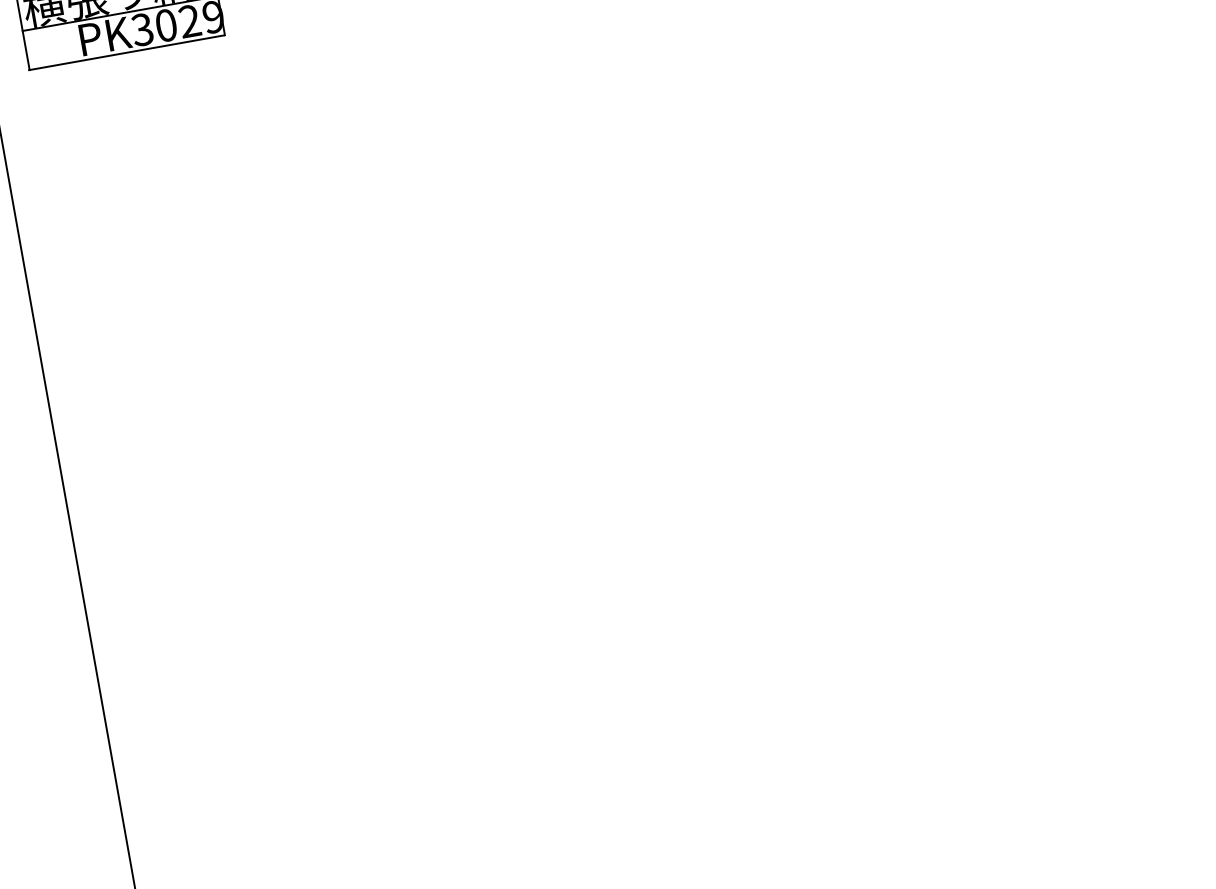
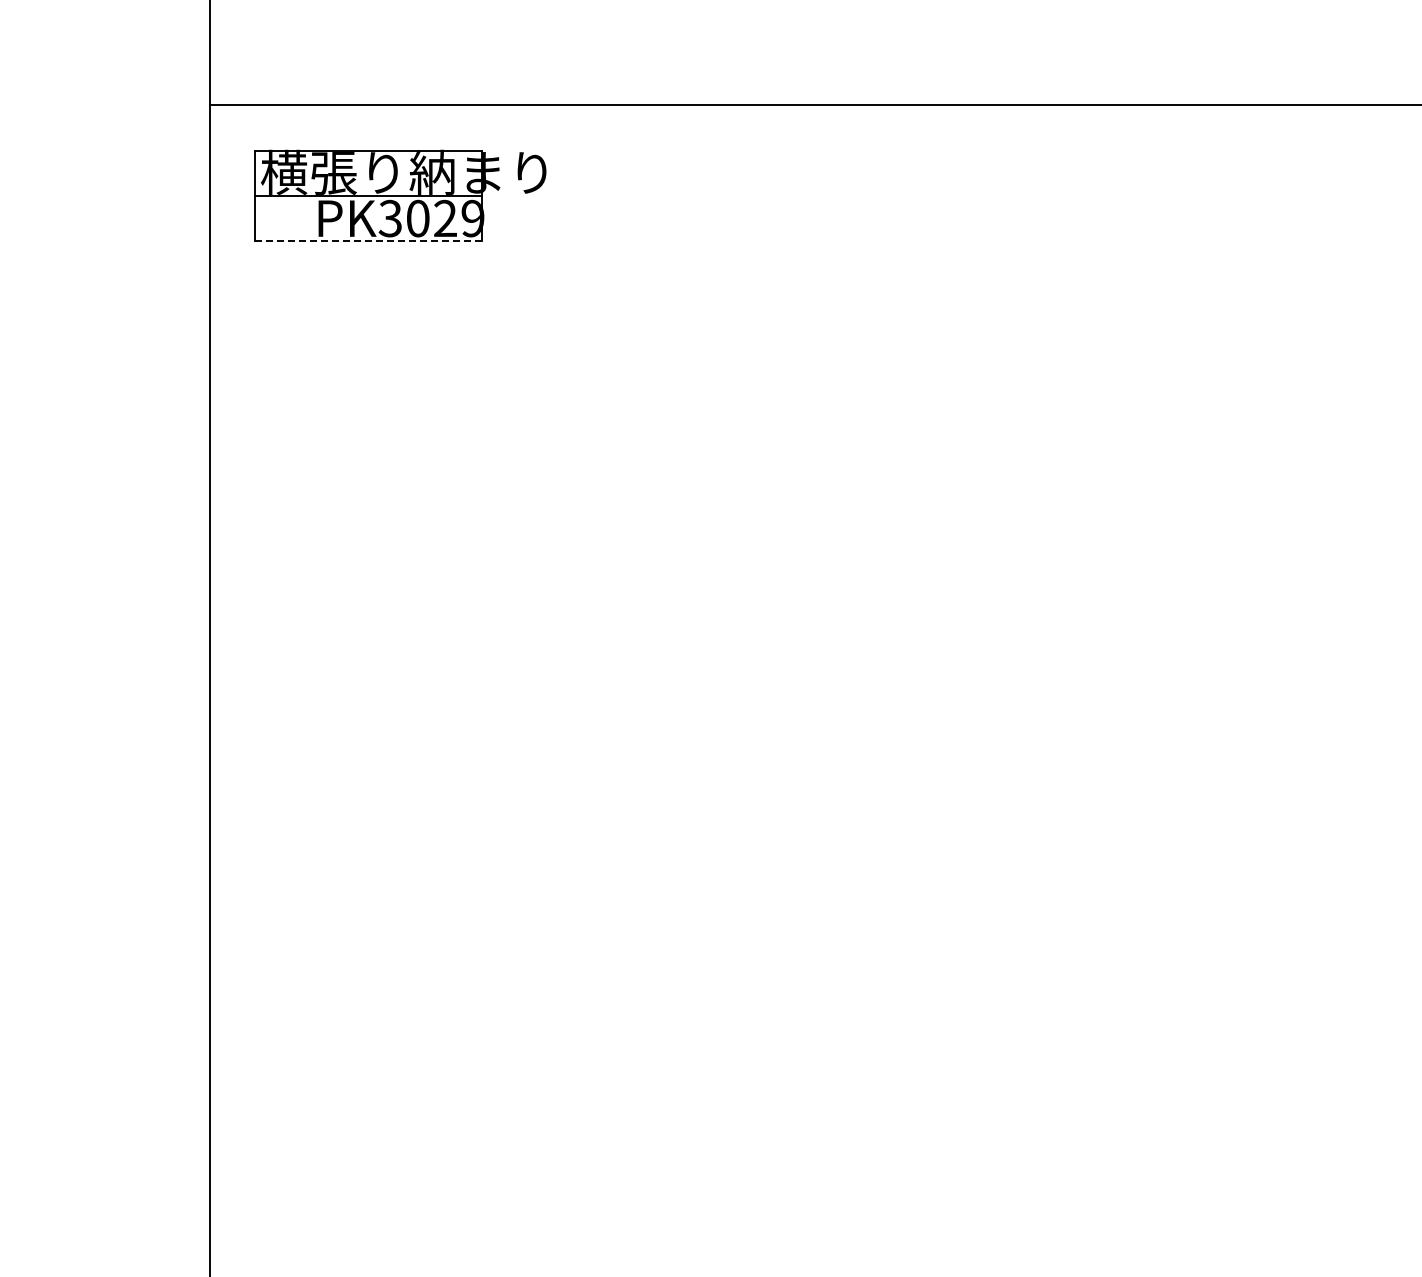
line: (127, 52) -> (368, 241), solid -> dashed

